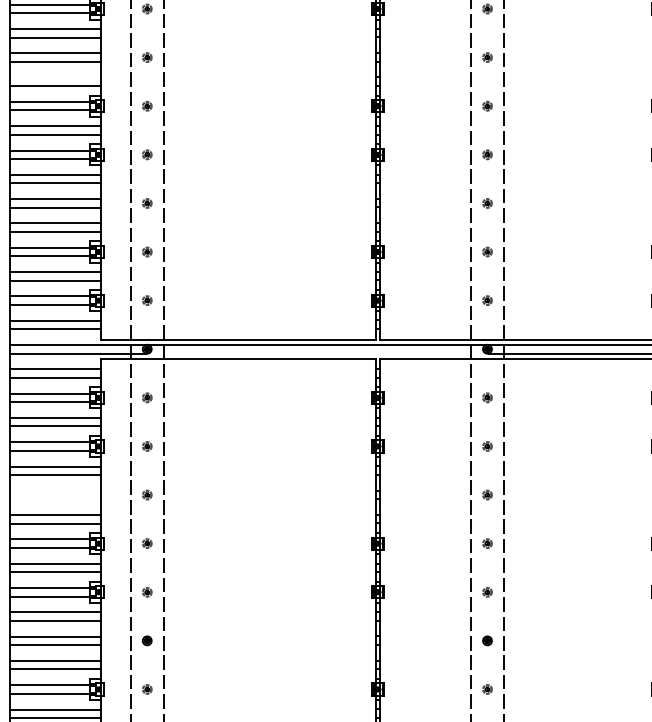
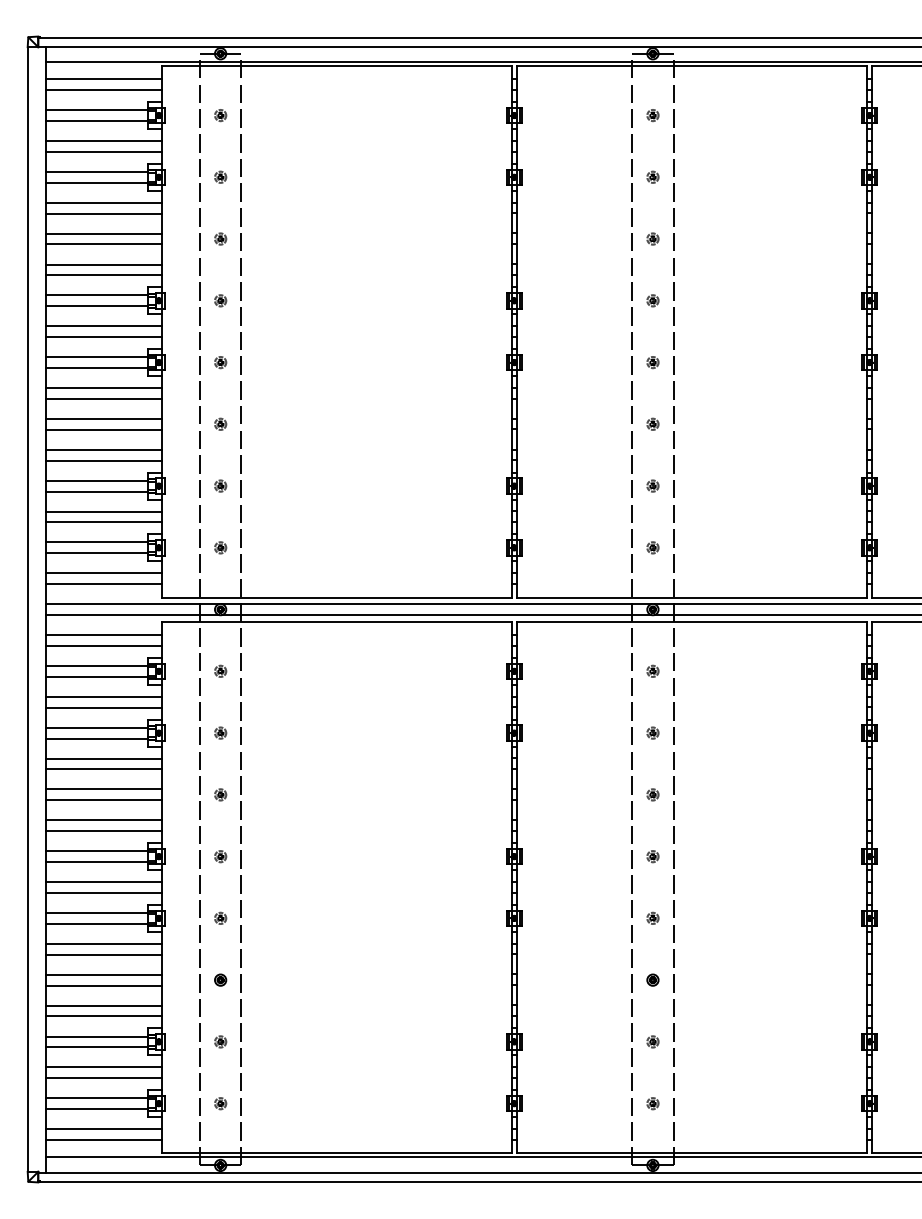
line: (55, 77) -> (103, 264), added
line: (317, 353) -> (436, 615), added
line: (55, 490) -> (103, 789), added
line: (55, 499) -> (103, 800), added

